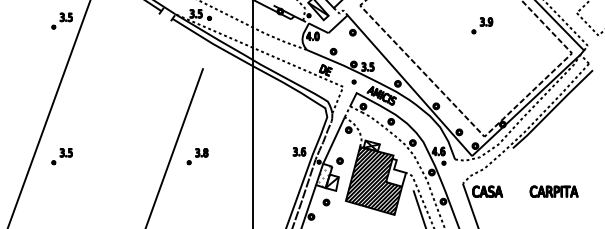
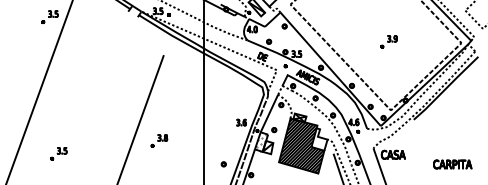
part: (482, 25) -> (389, 41), moved
part: (61, 156) -> (58, 153), moved
part: (197, 156) -> (159, 140), moved
text: (553, 191) -> (452, 164), moved
part: (326, 202) -> (223, 164), moved

